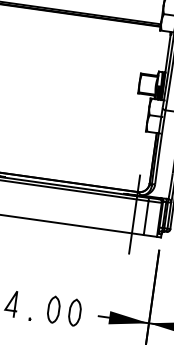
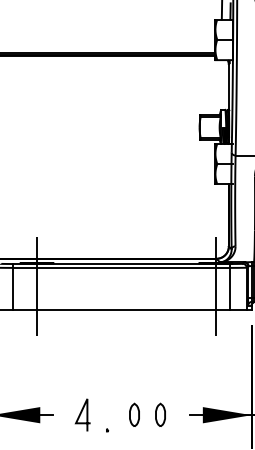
part: (53, 309) -> (134, 414), size x0.7
part: (74, 312) -> (160, 414), size x0.7

